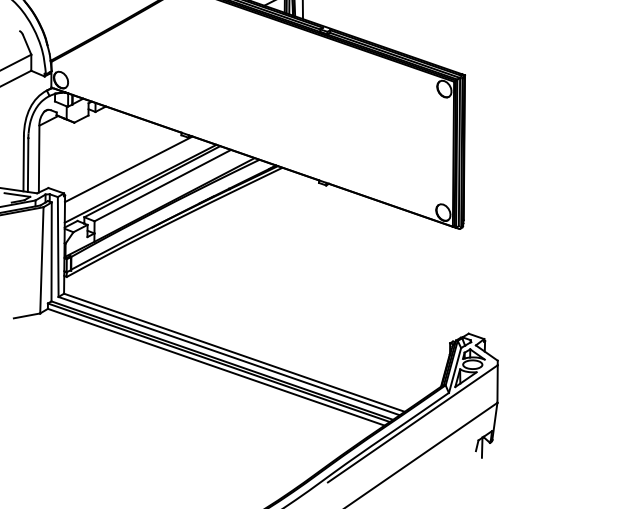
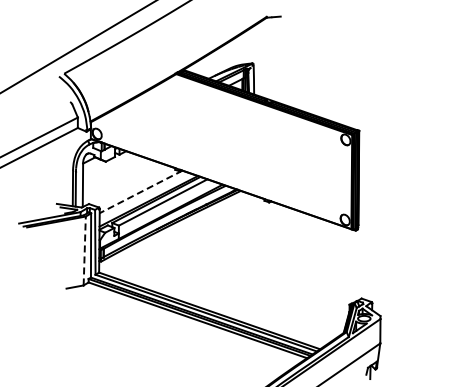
line: (129, 168) -> (141, 191), solid -> dashed
line: (41, 259) -> (84, 250), solid -> dashed

